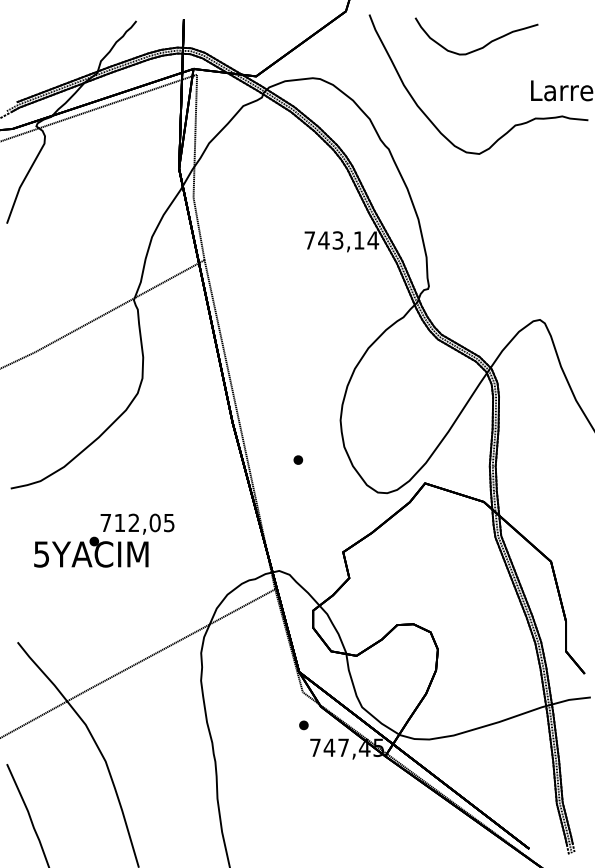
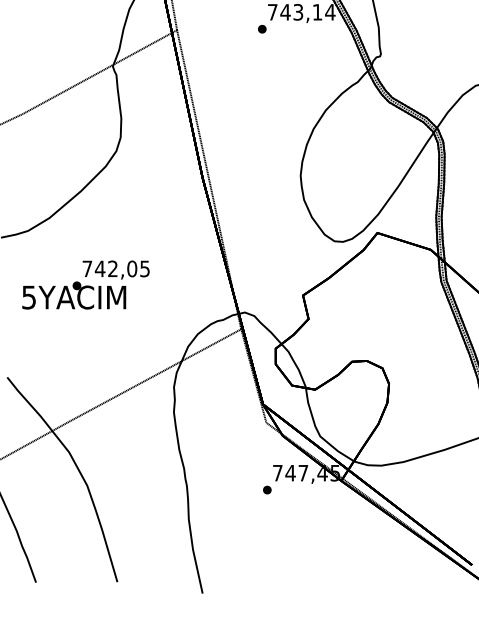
part: (298, 459) -> (262, 28), moved
text: (119, 522) -> (99, 268), 712,05 -> 742,05
part: (303, 725) -> (266, 490), moved

